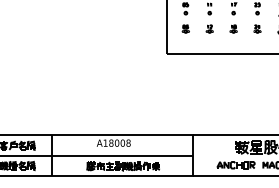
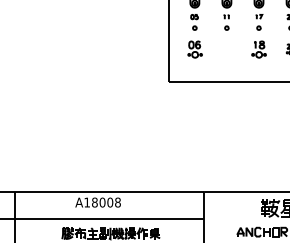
part: (185, 28) -> (194, 48), size x1.6
part: (209, 28) -> (226, 48), removed
part: (233, 28) -> (258, 48), size x1.6

